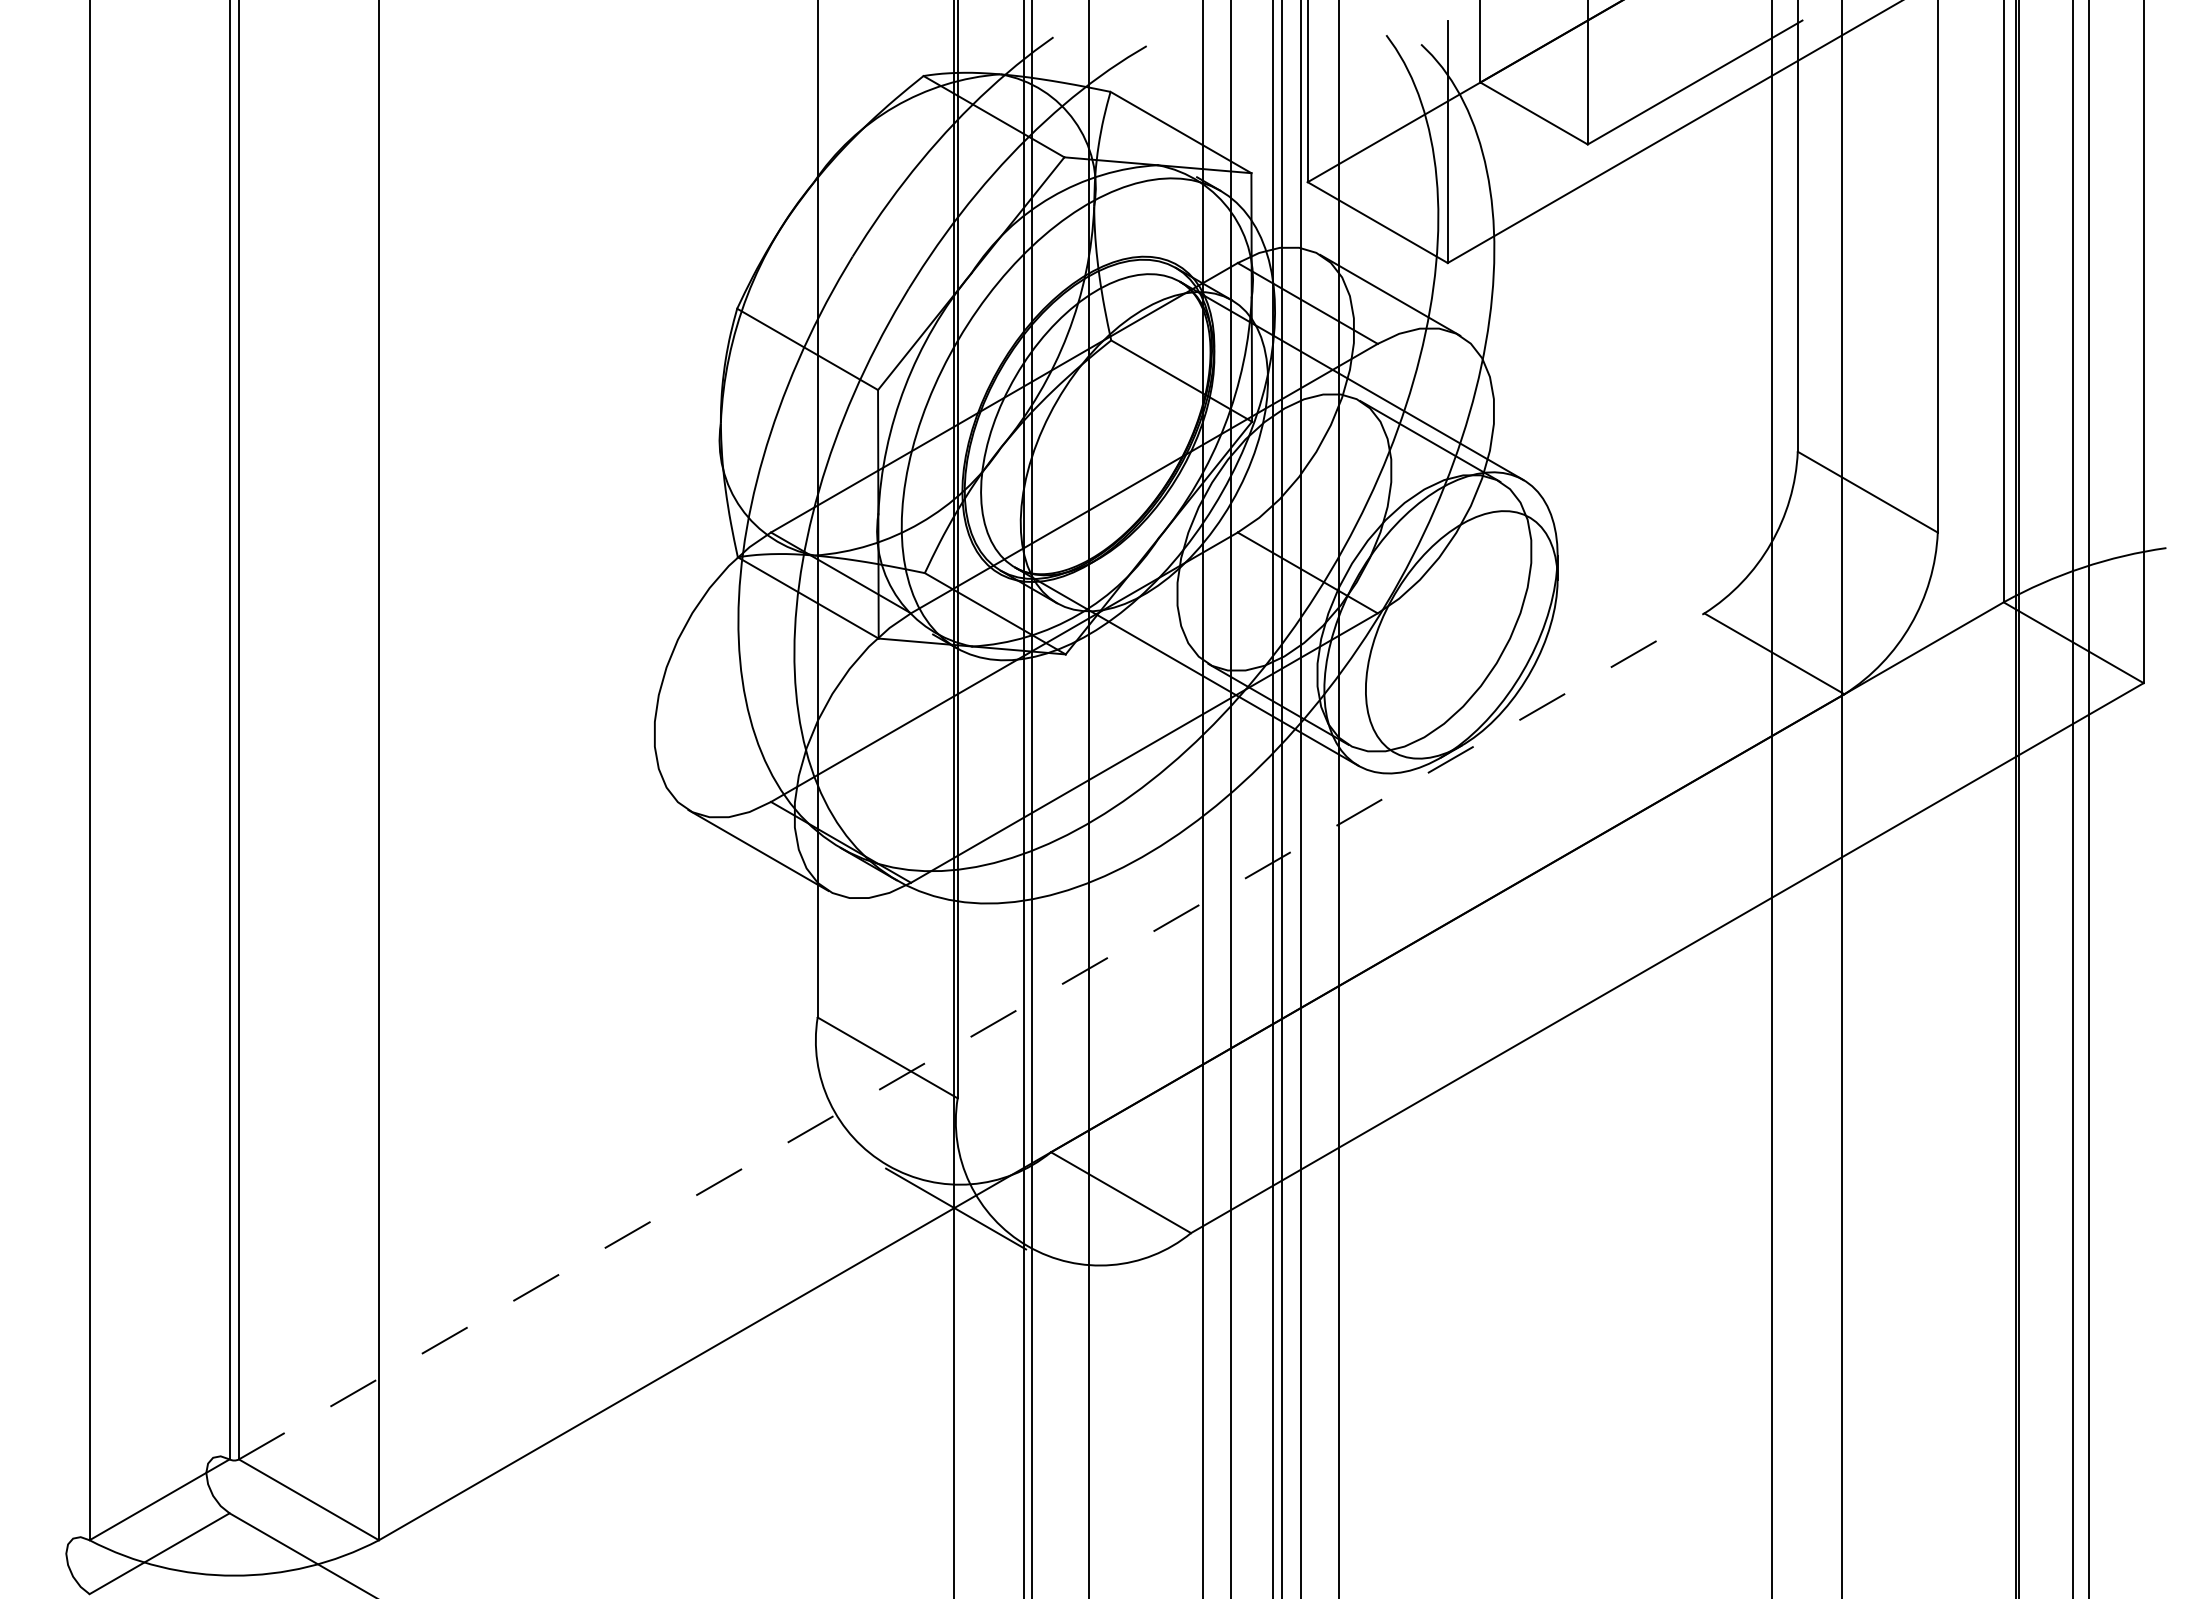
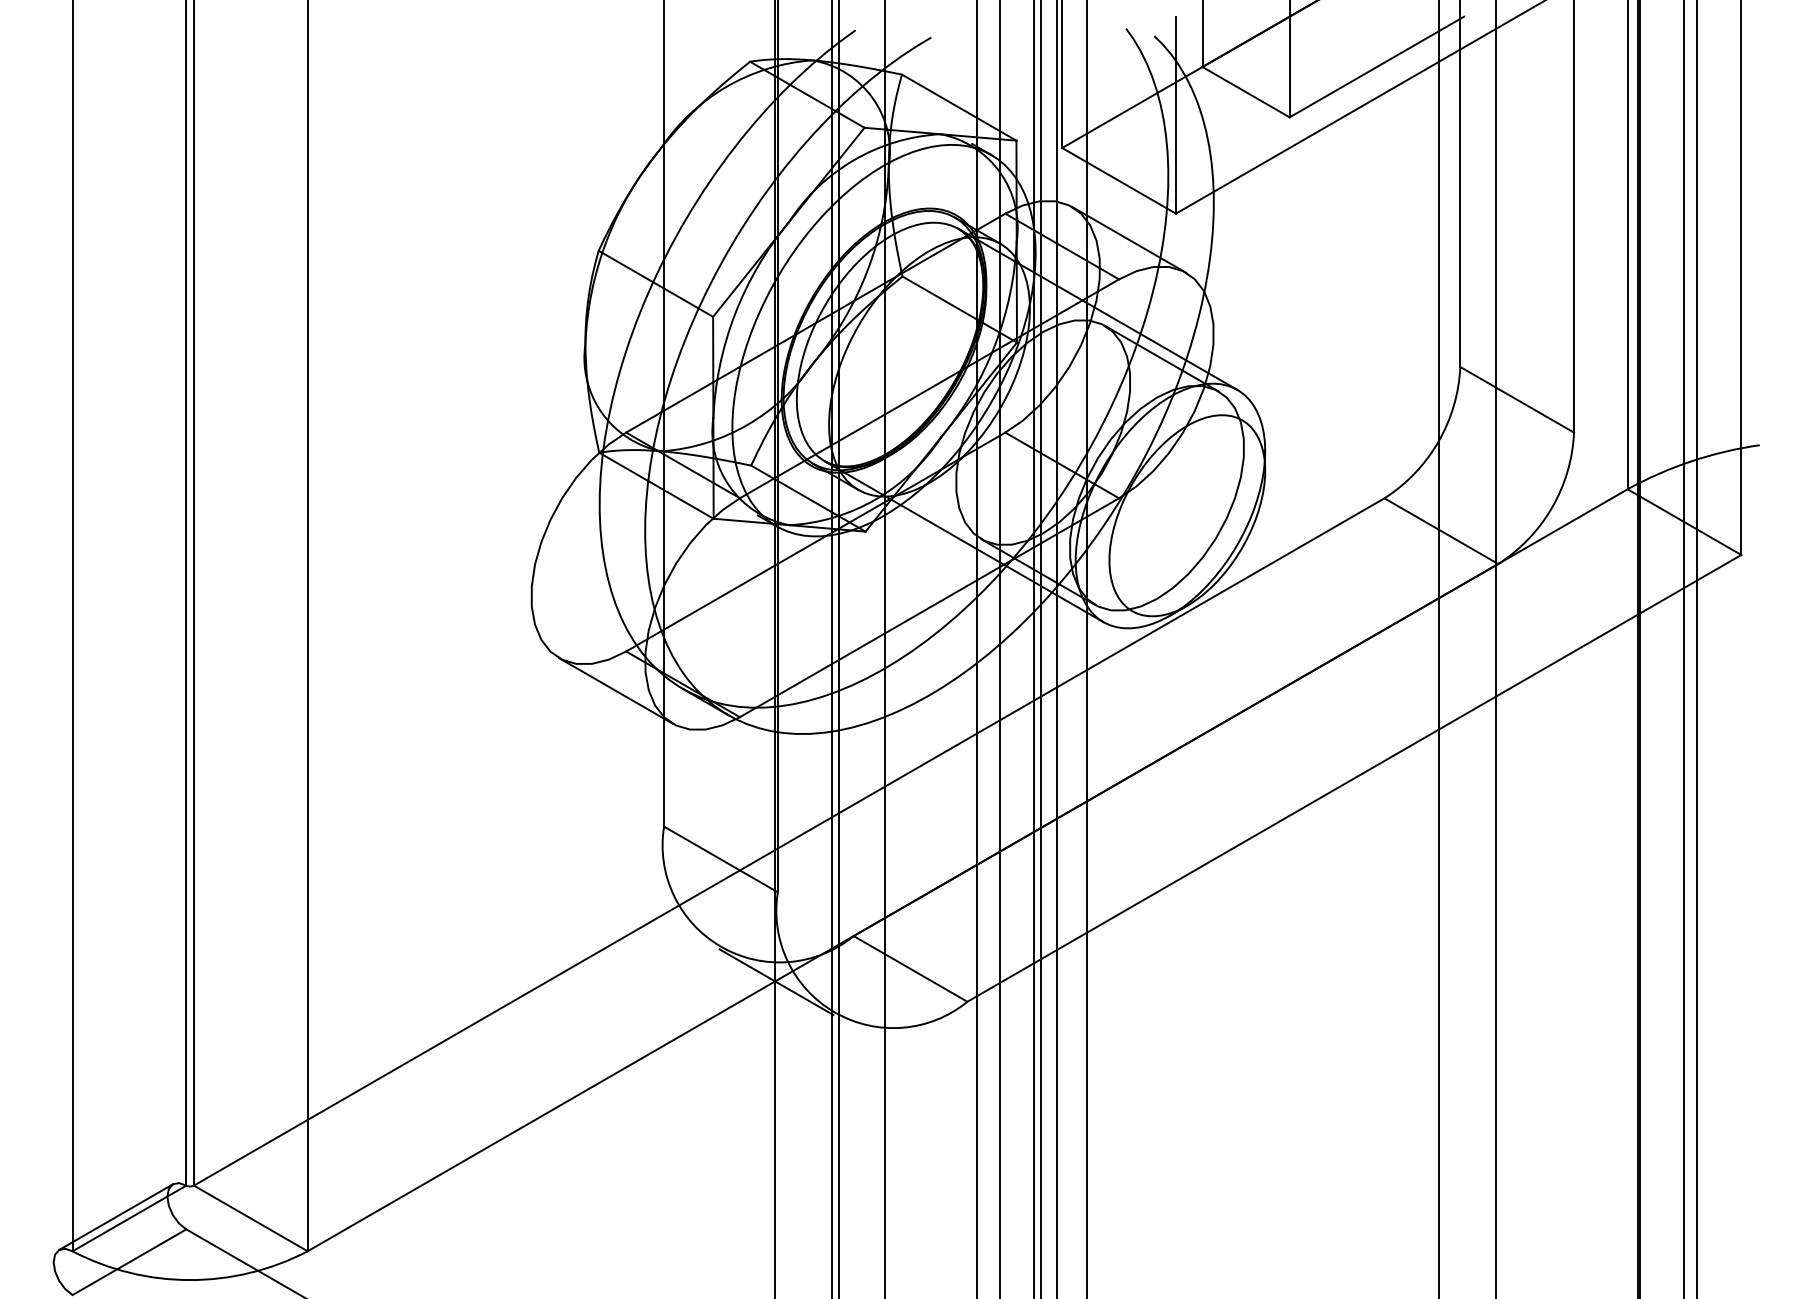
line: (972, 1036) -> (789, 842), dashed -> solid
line: (143, 1497) -> (116, 1216), added

